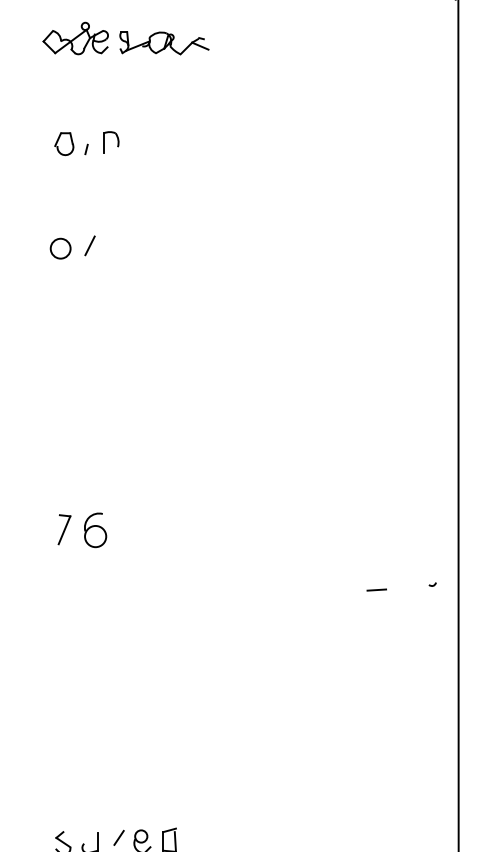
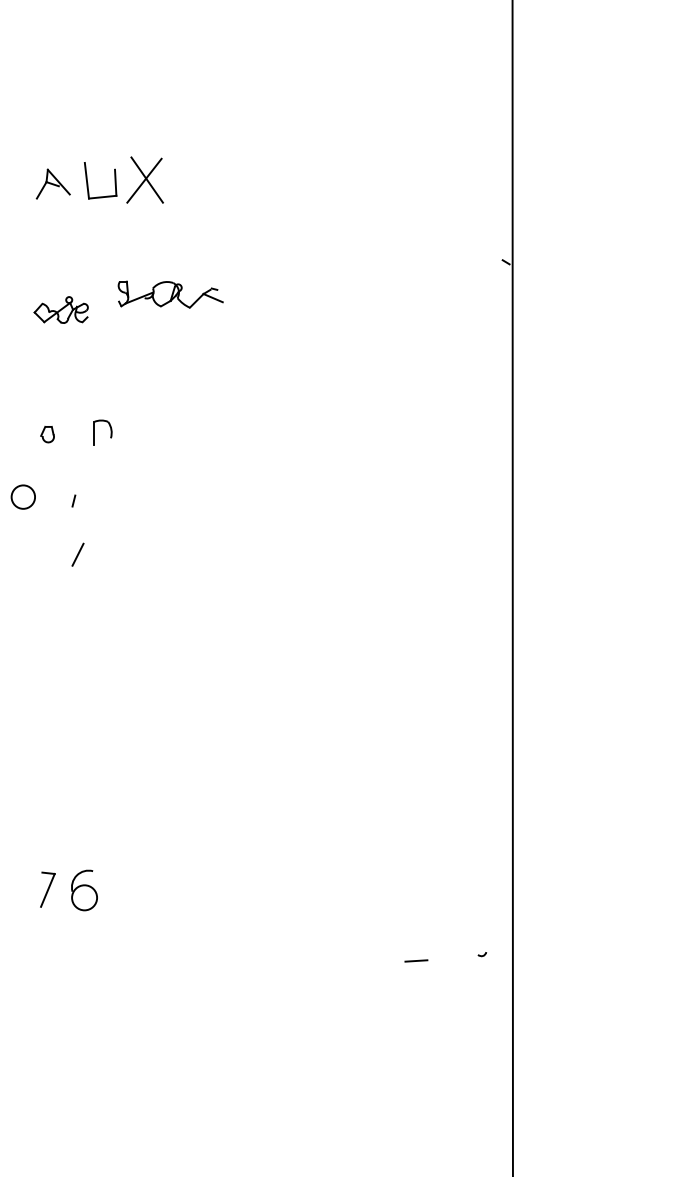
part: (76, 38) -> (61, 309), size x0.7
part: (164, 43) -> (170, 294), moved
part: (64, 143) -> (47, 434), size x0.6
line: (86, 149) -> (73, 500), moved
circle: (59, 248) -> (22, 496), moved

